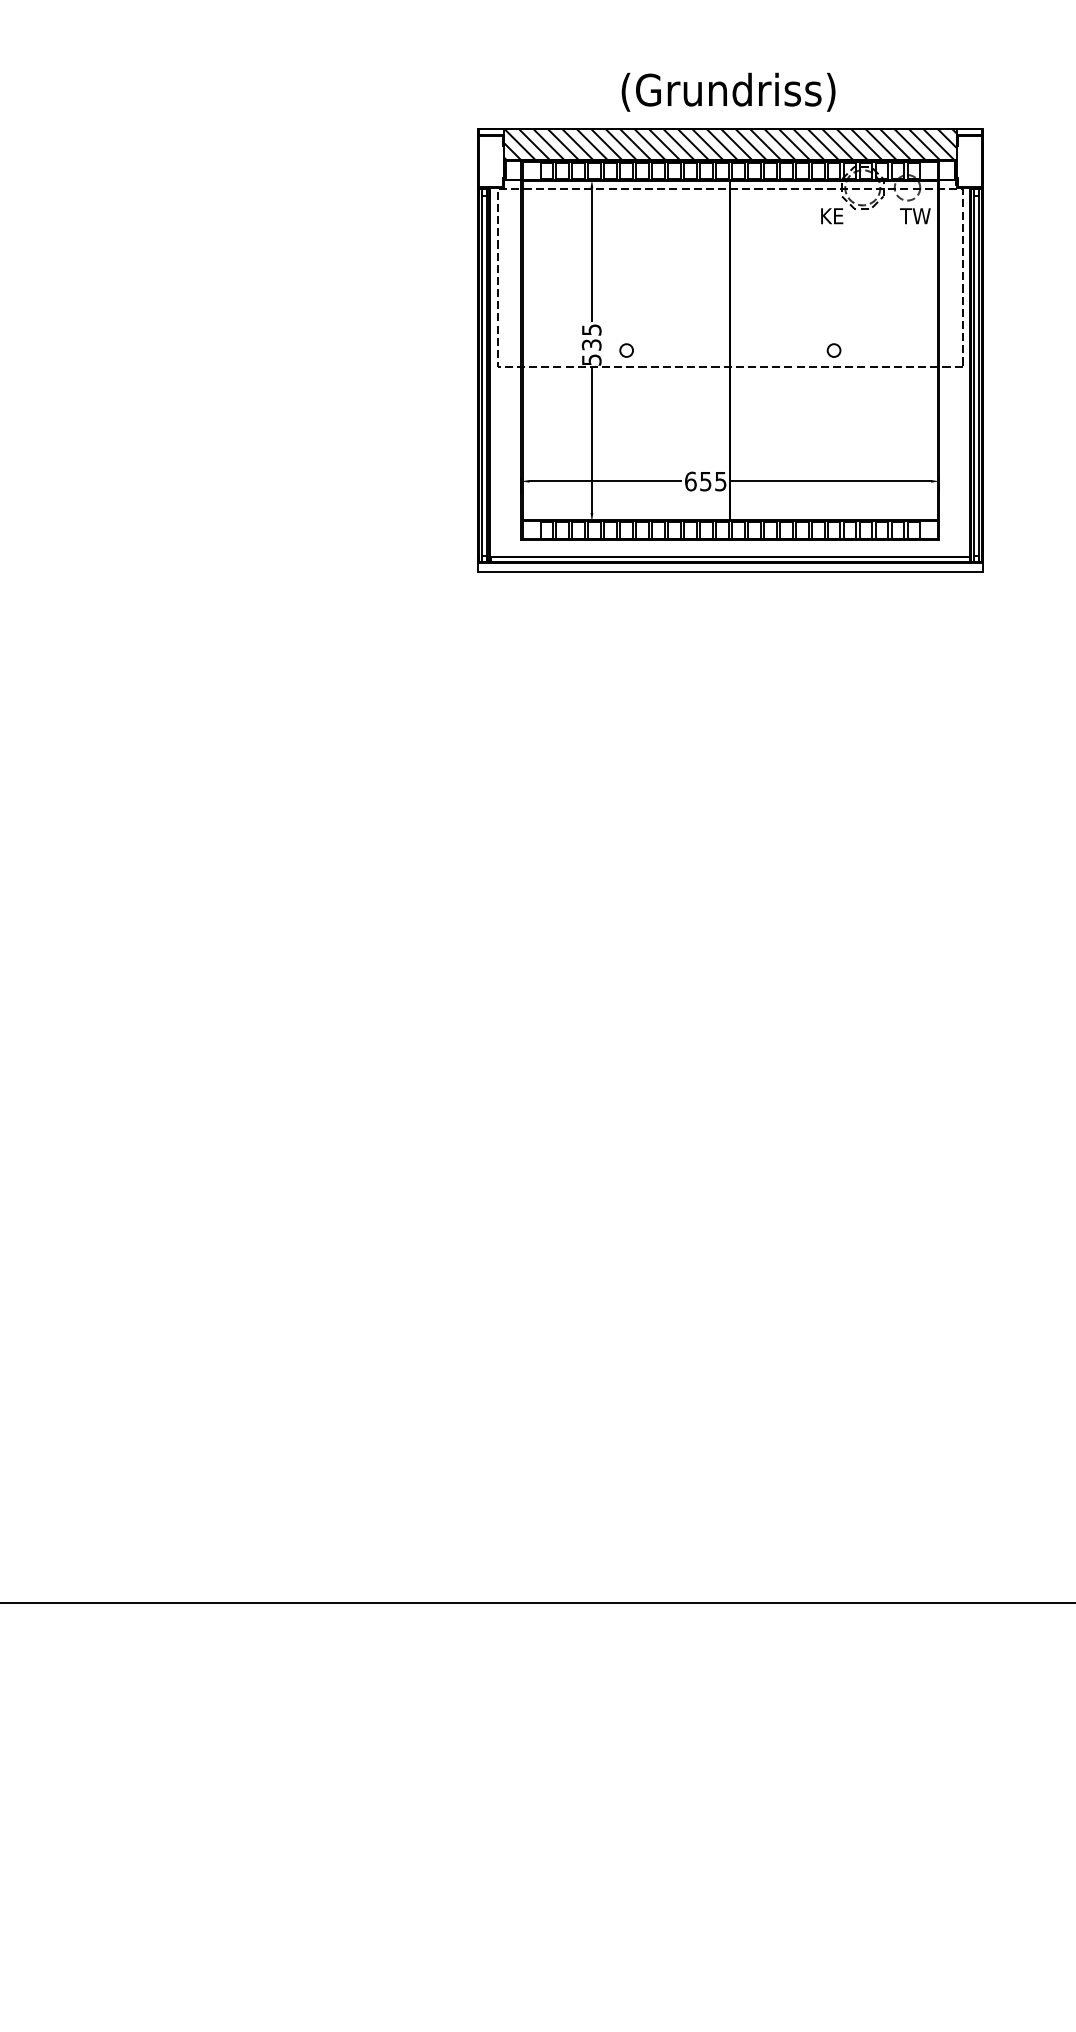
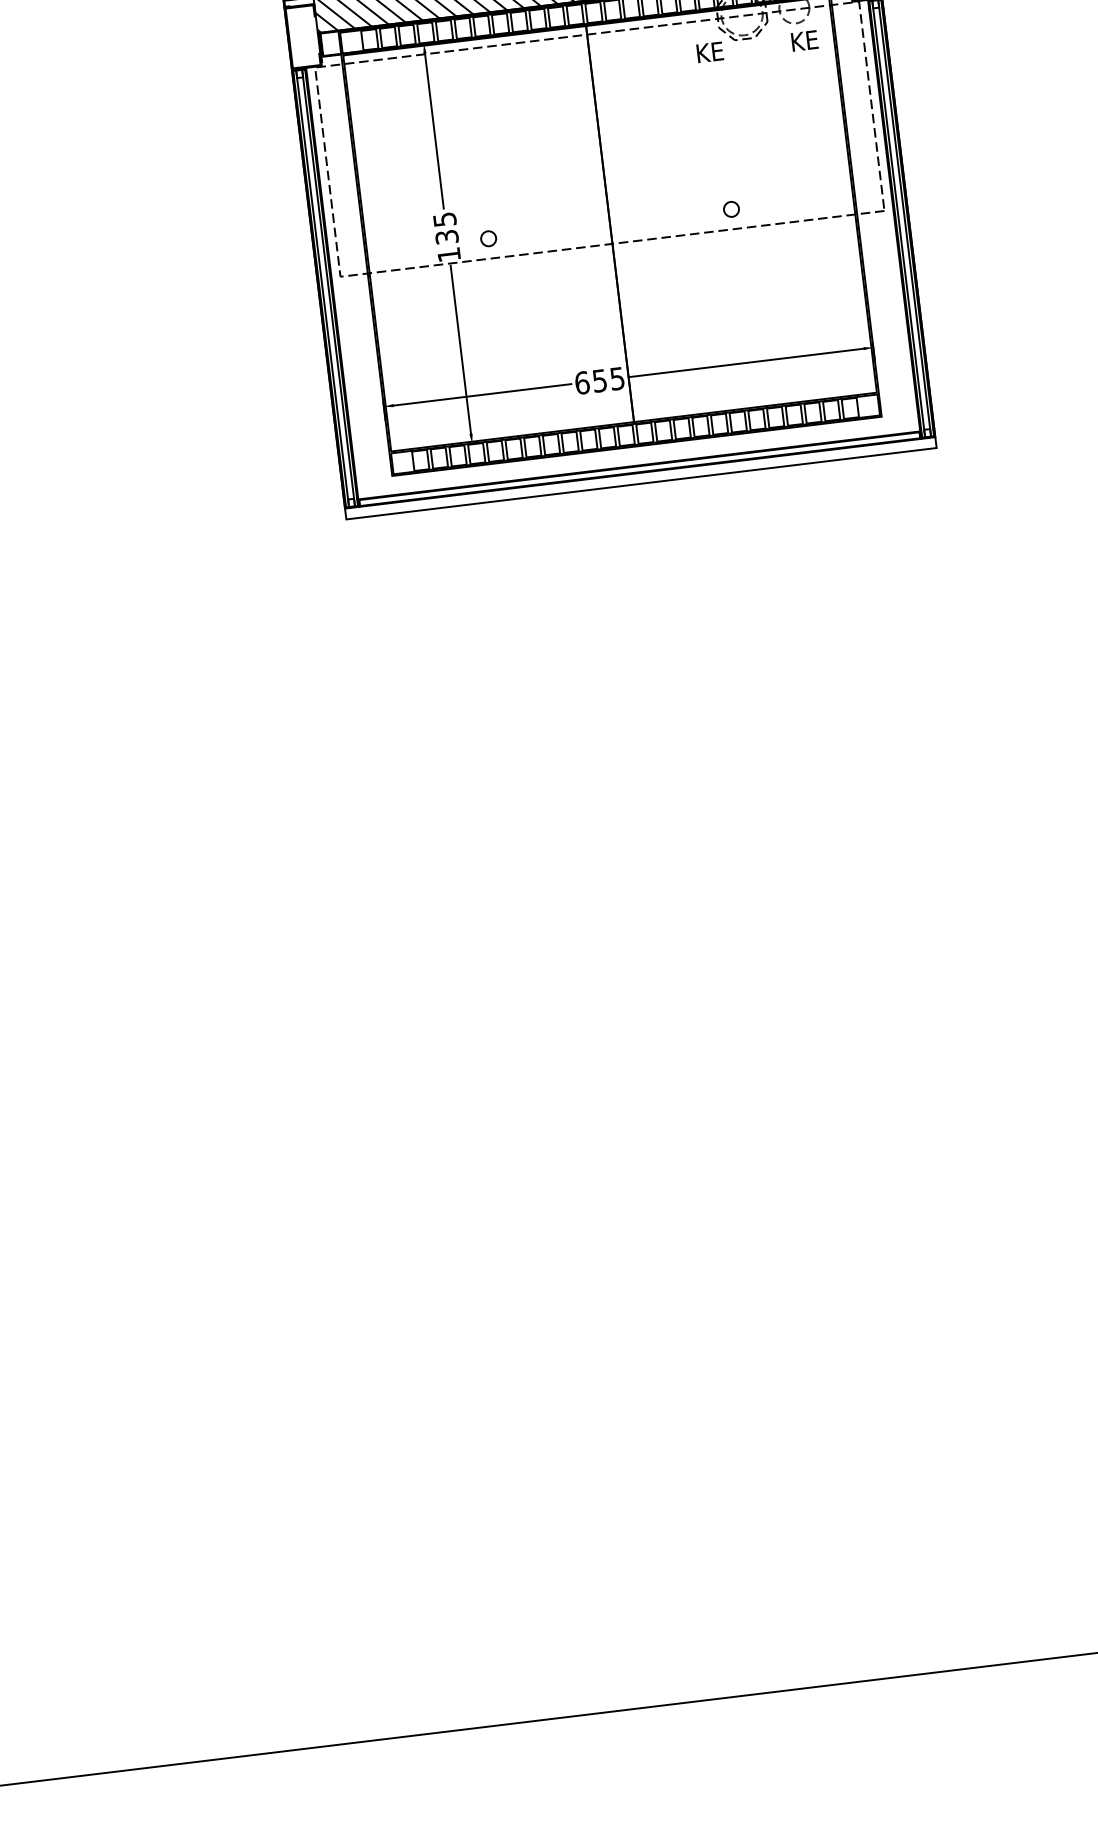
text: (915, 216) -> (807, 40), TW -> KE
text: (591, 359) -> (448, 254), 535 -> 135

